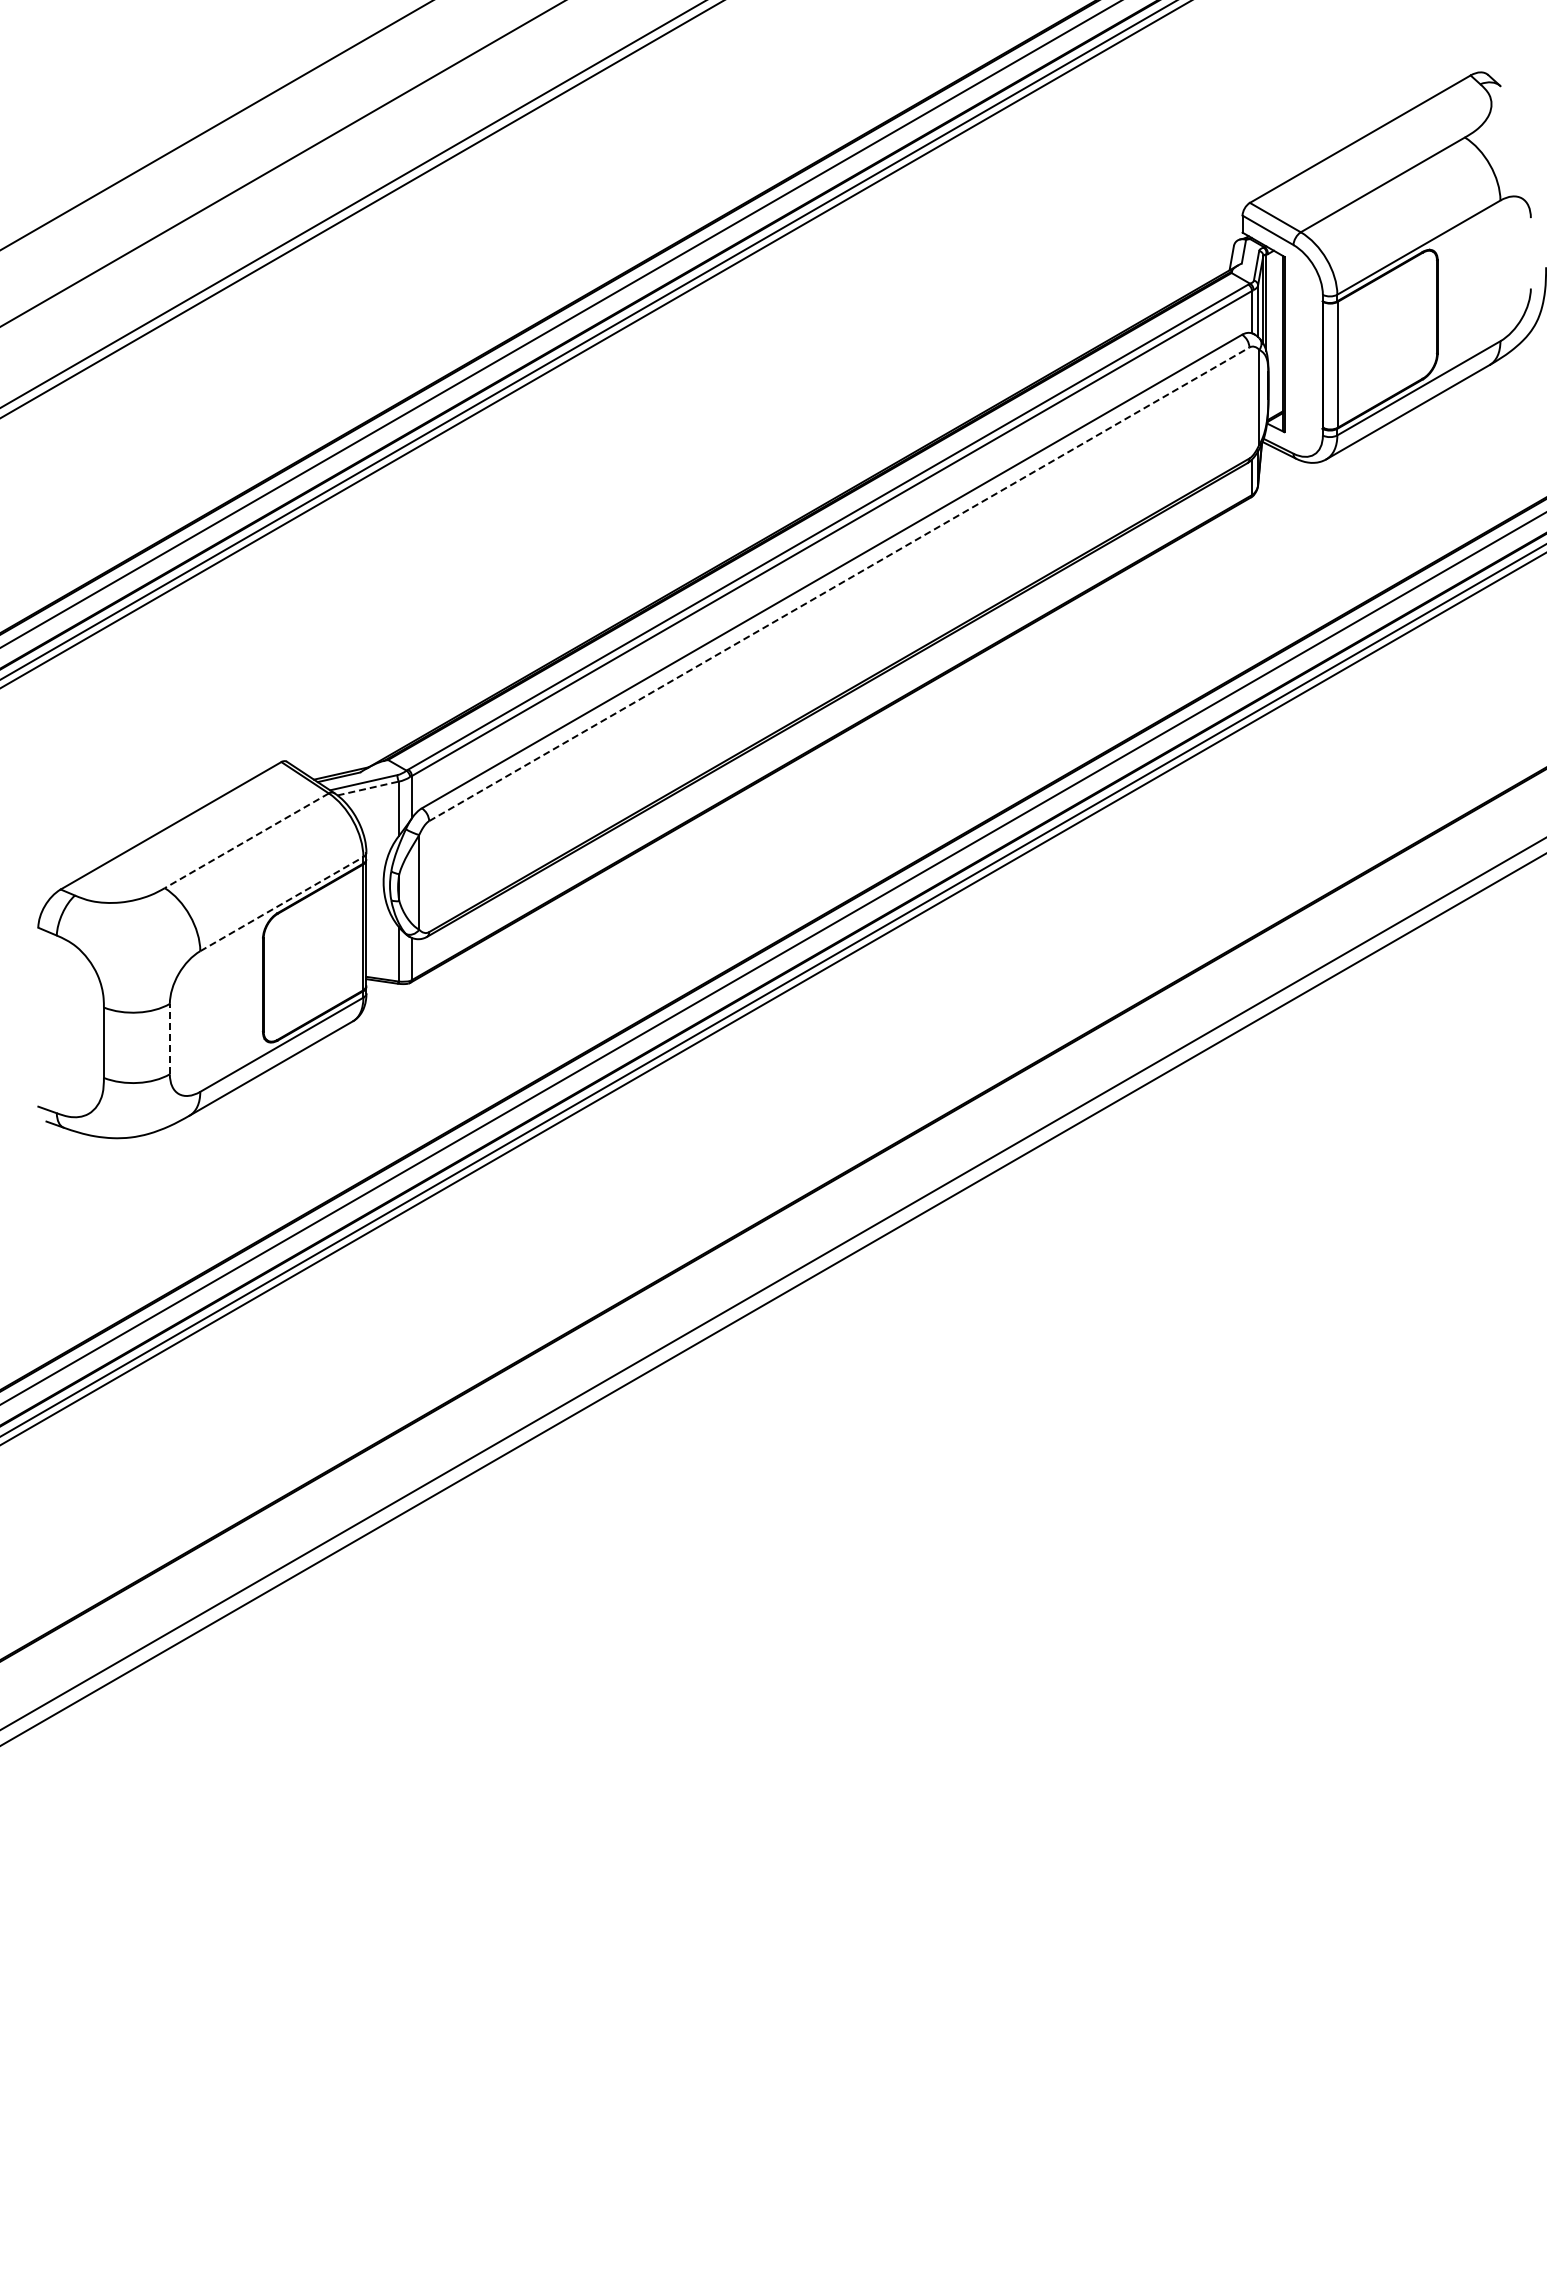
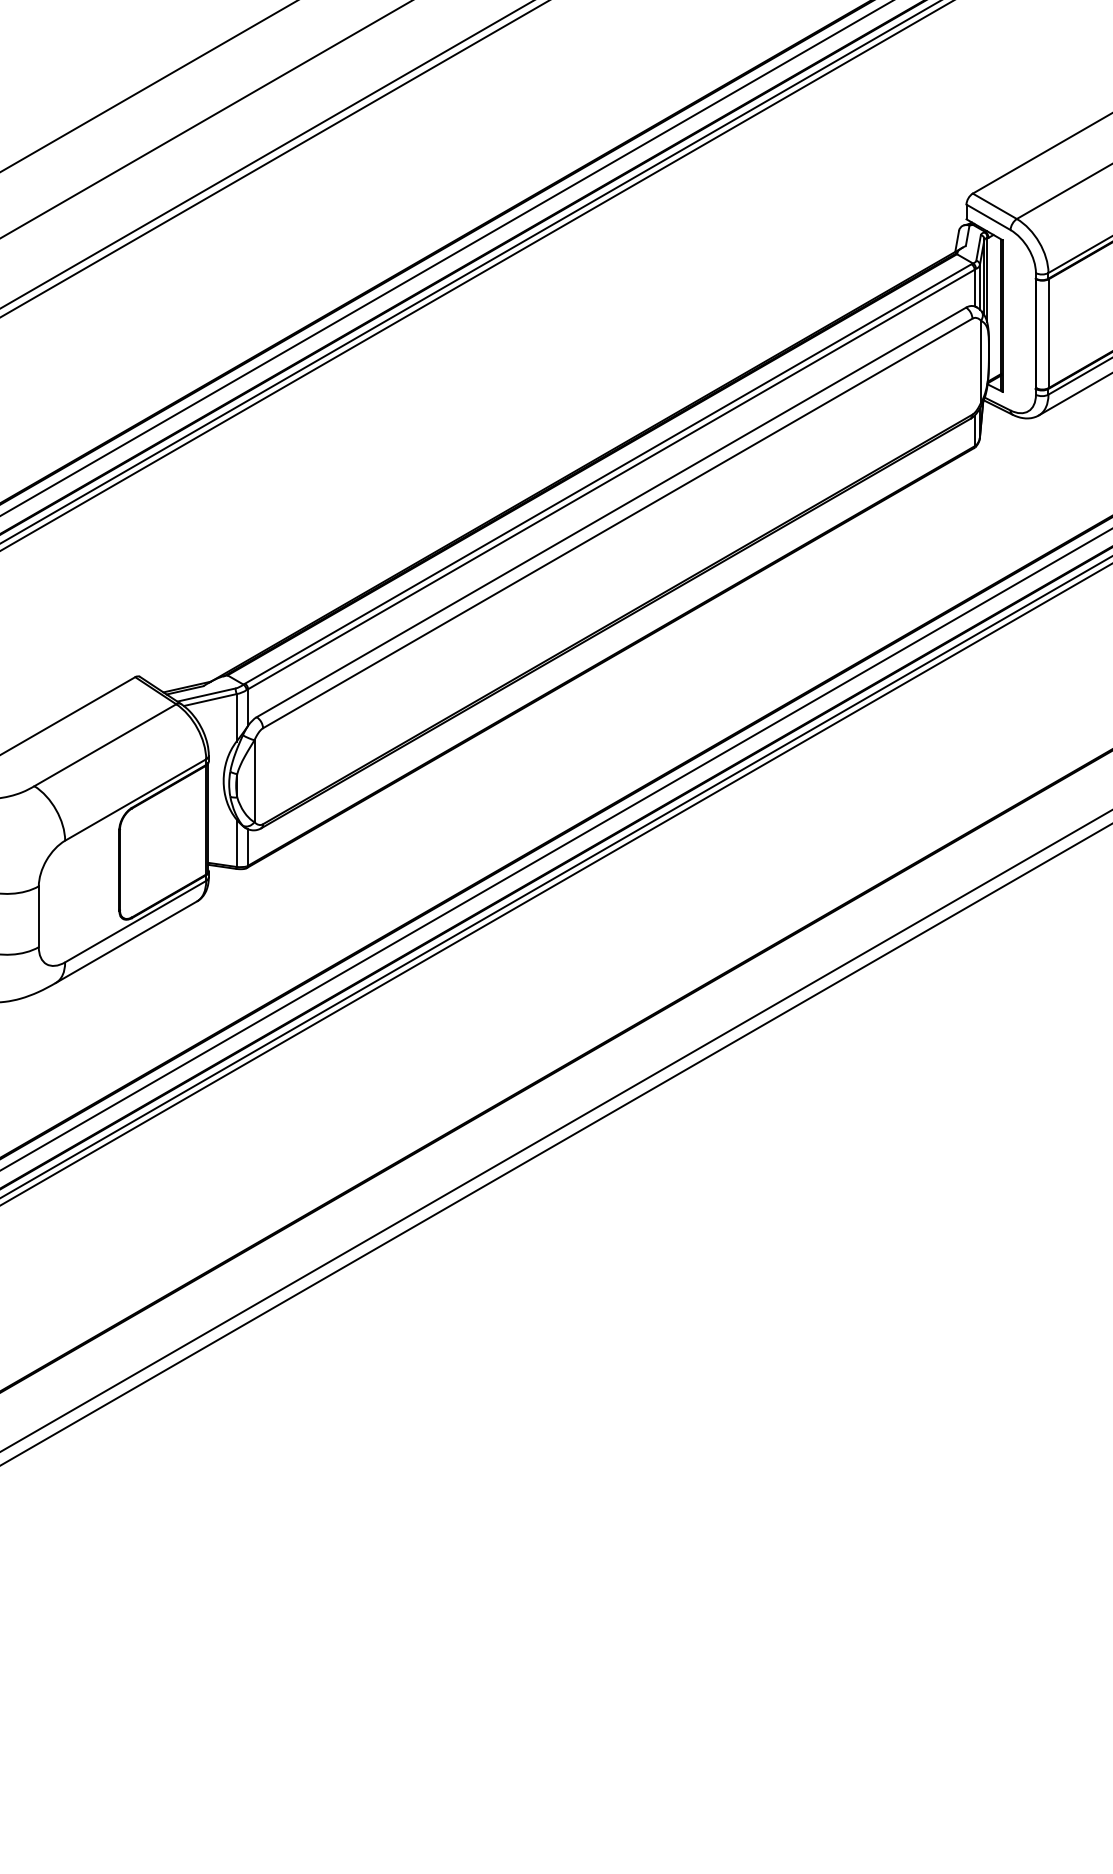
line: (839, 584) -> (617, 523), dashed -> solid
line: (368, 788) -> (210, 700), dashed -> solid
line: (246, 840) -> (105, 744), dashed -> solid
line: (282, 903) -> (136, 799), dashed -> solid
line: (169, 1038) -> (38, 916), dashed -> solid

